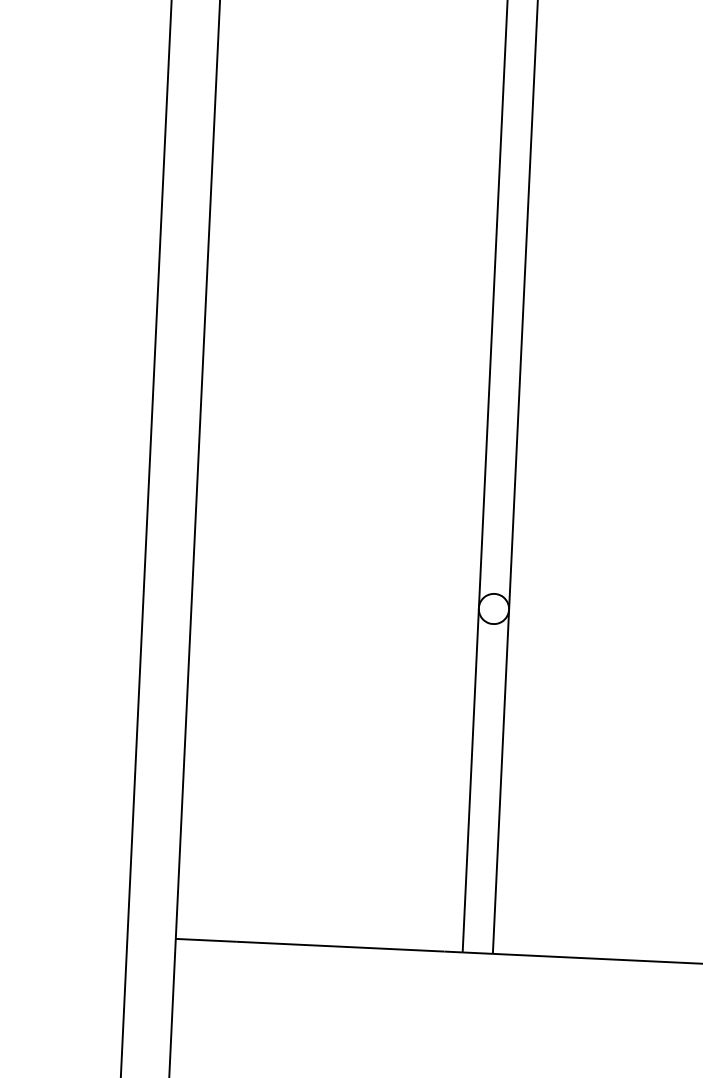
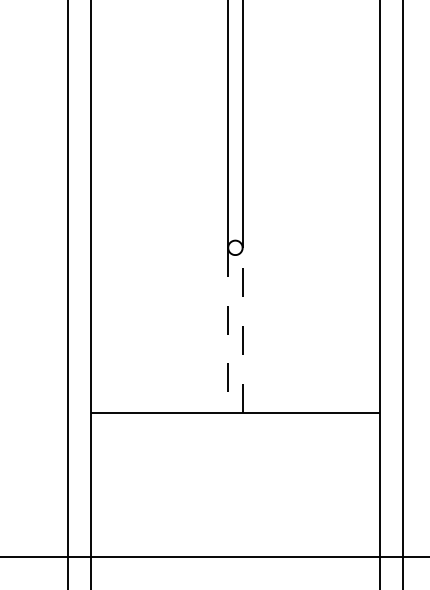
line: (471, 780) -> (228, 330), solid -> dashed
line: (500, 780) -> (242, 329), solid -> dashed

